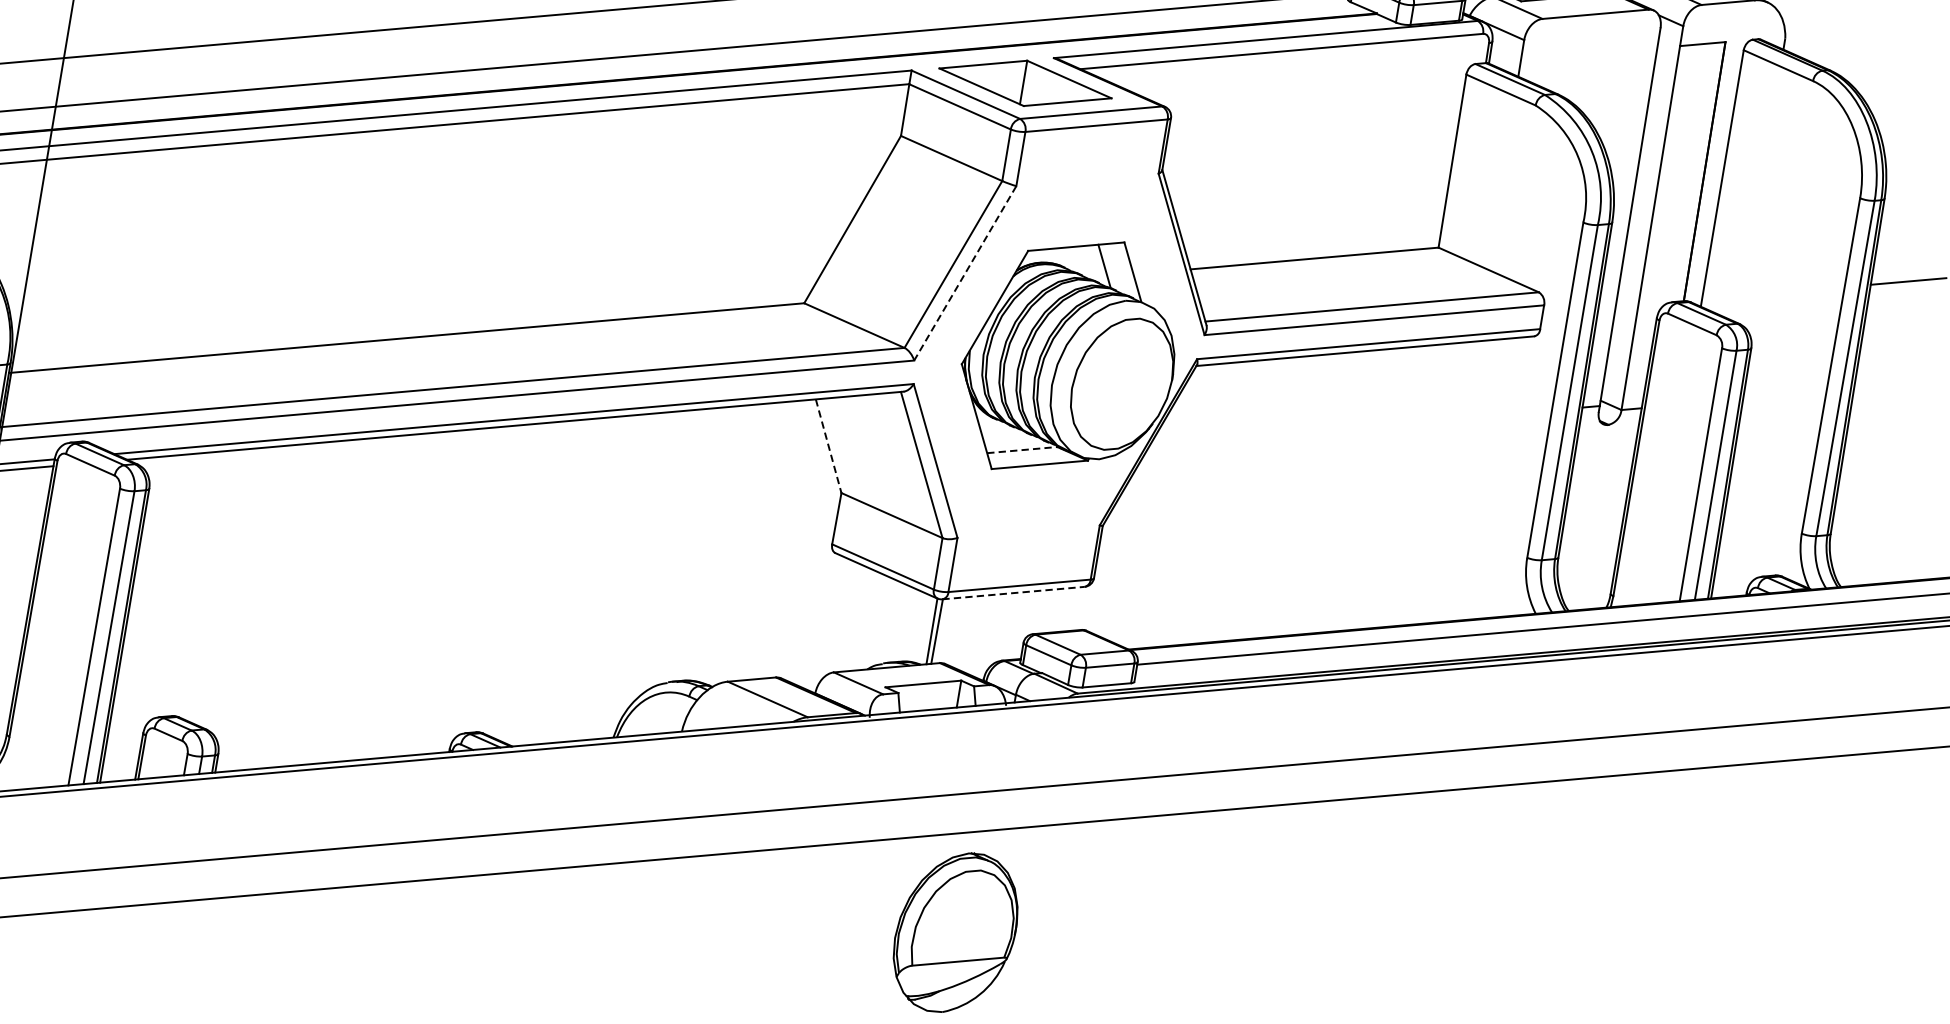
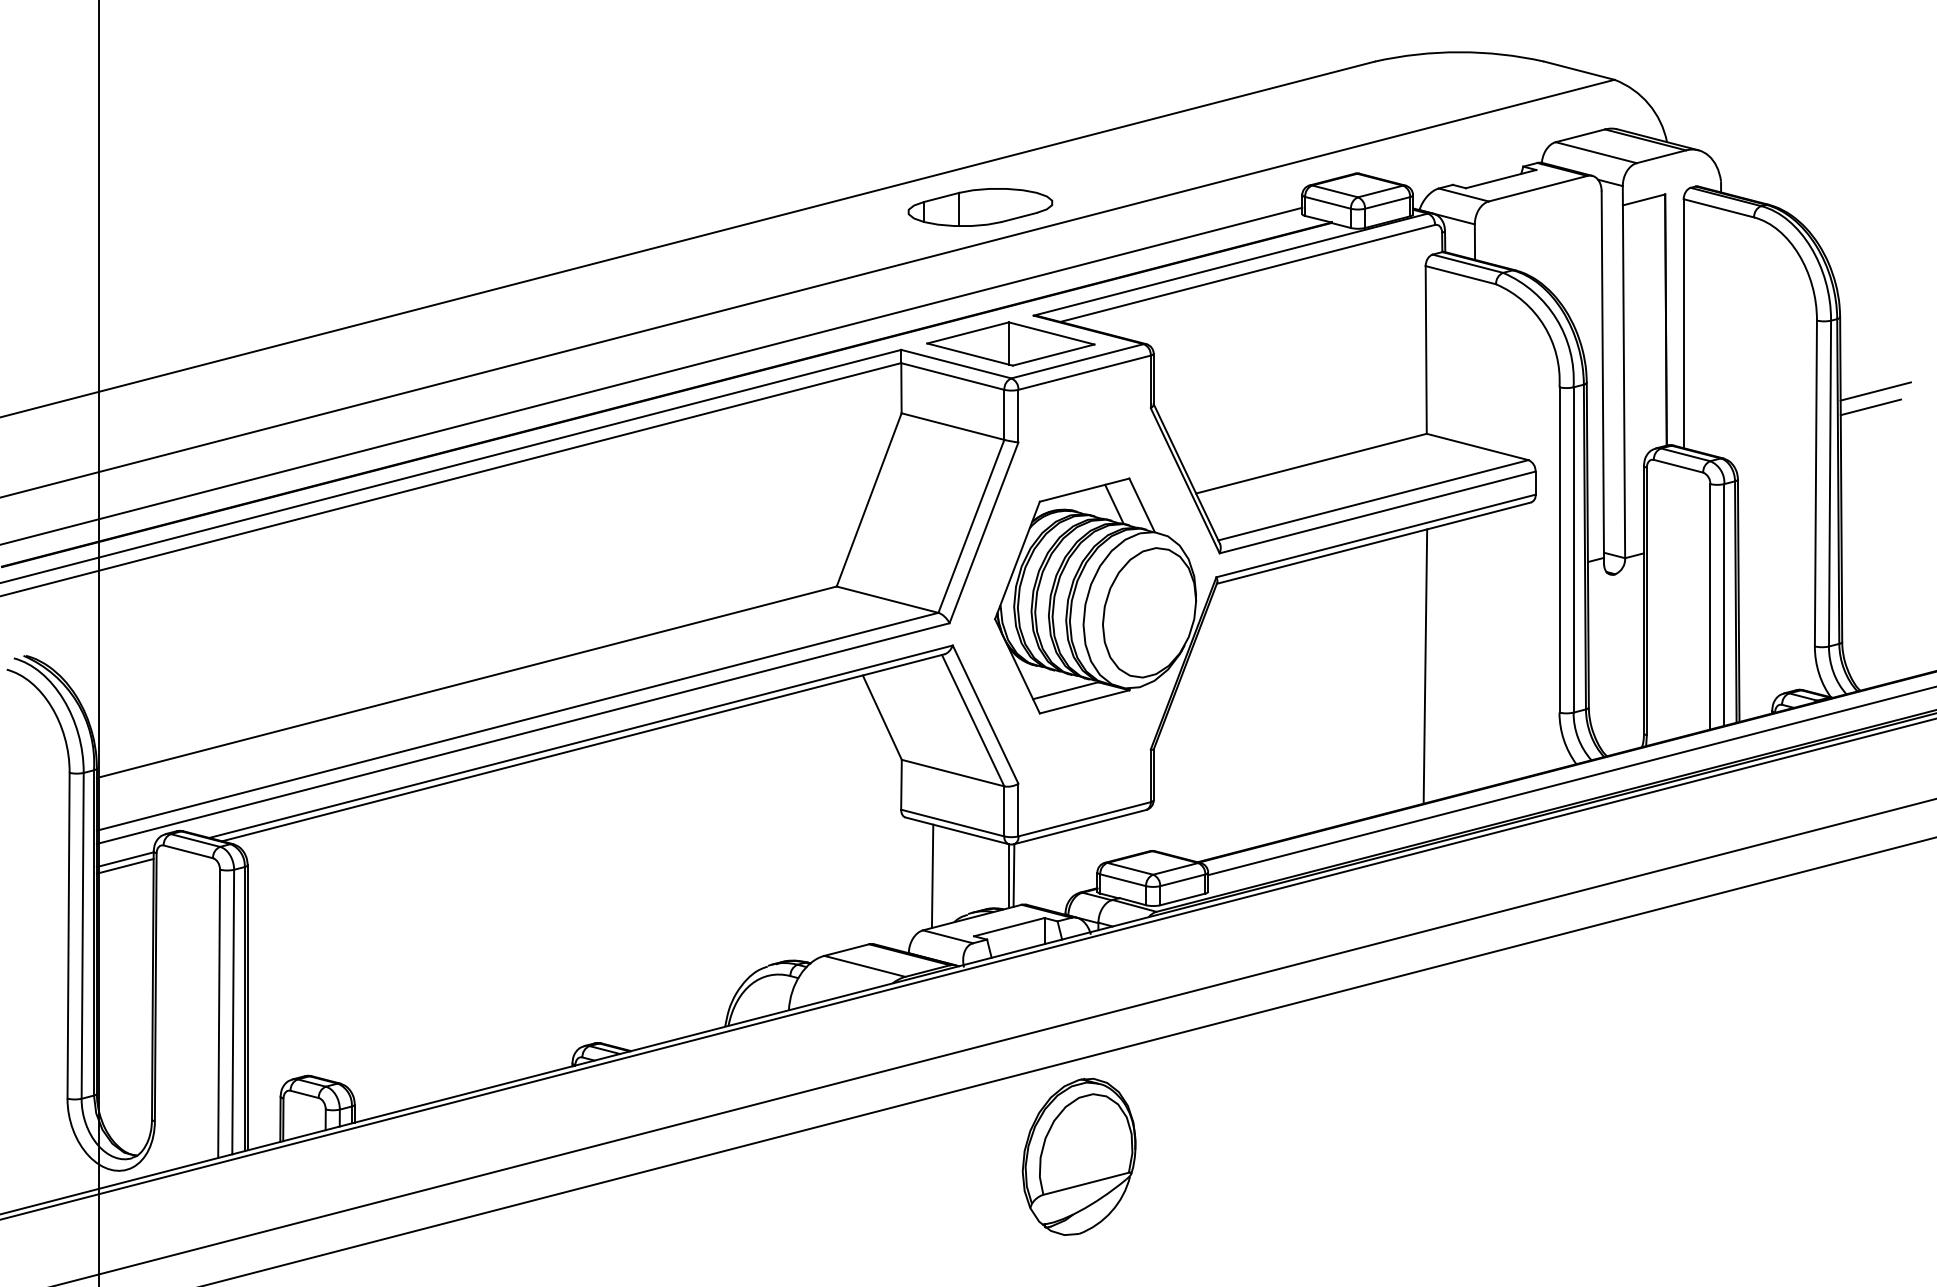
line: (965, 273) -> (984, 532), dashed -> solid
line: (1900, 297) -> (1870, 407), added
line: (828, 447) -> (882, 718), dashed -> solid
line: (1022, 449) -> (1065, 690), dashed -> solid
line: (1397, 487) -> (1425, 666), added
line: (1013, 593) -> (1080, 827), dashed -> solid
line: (852, 618) -> (932, 876), added

